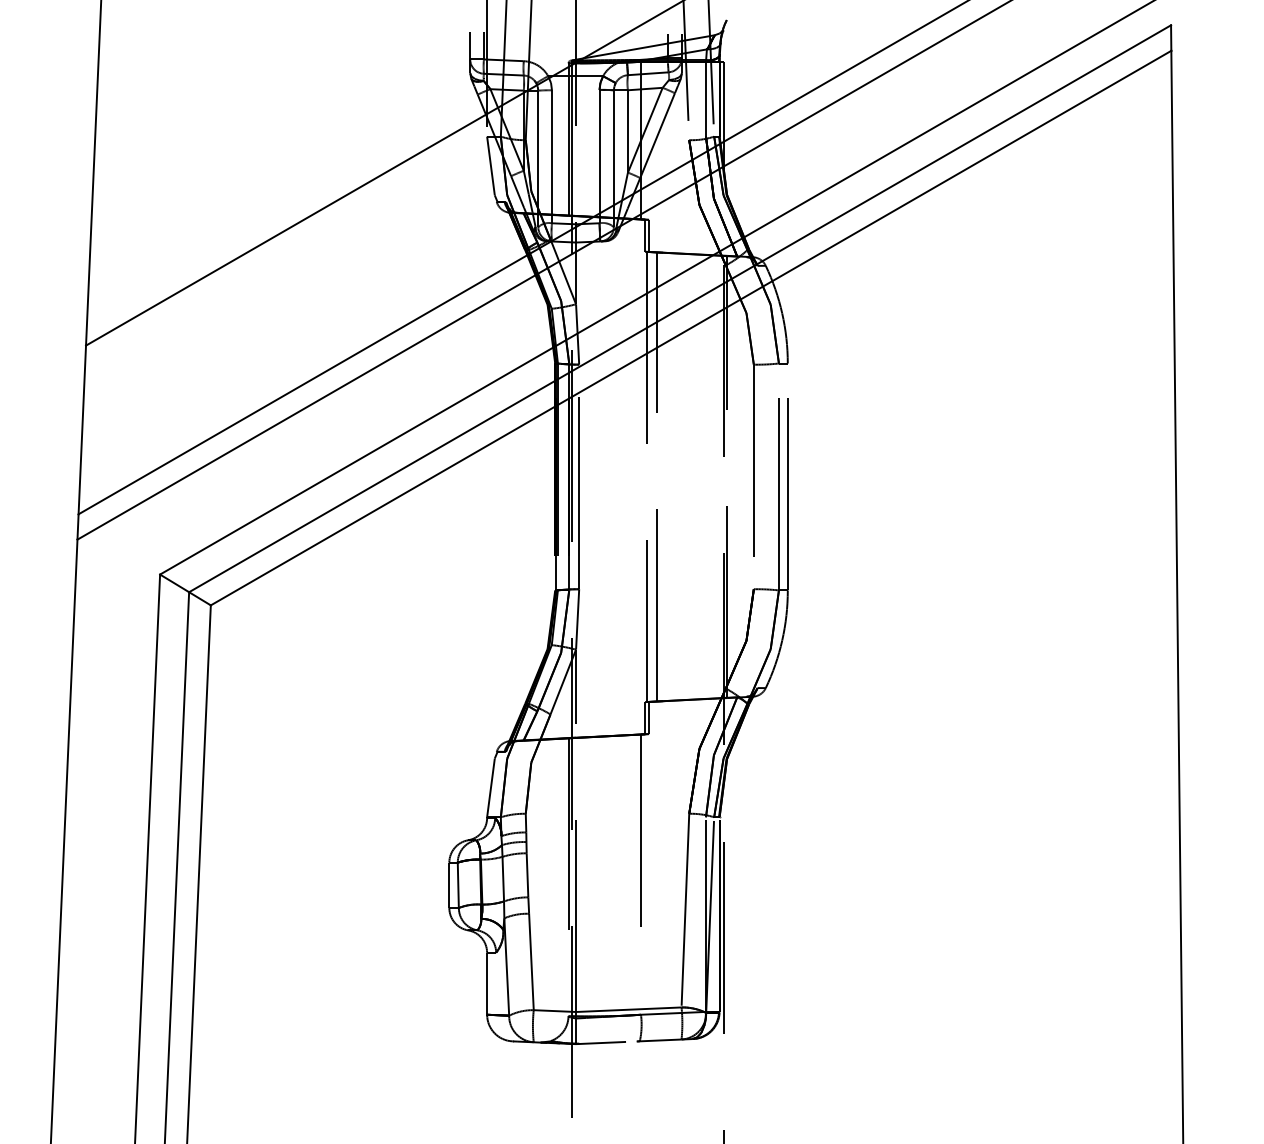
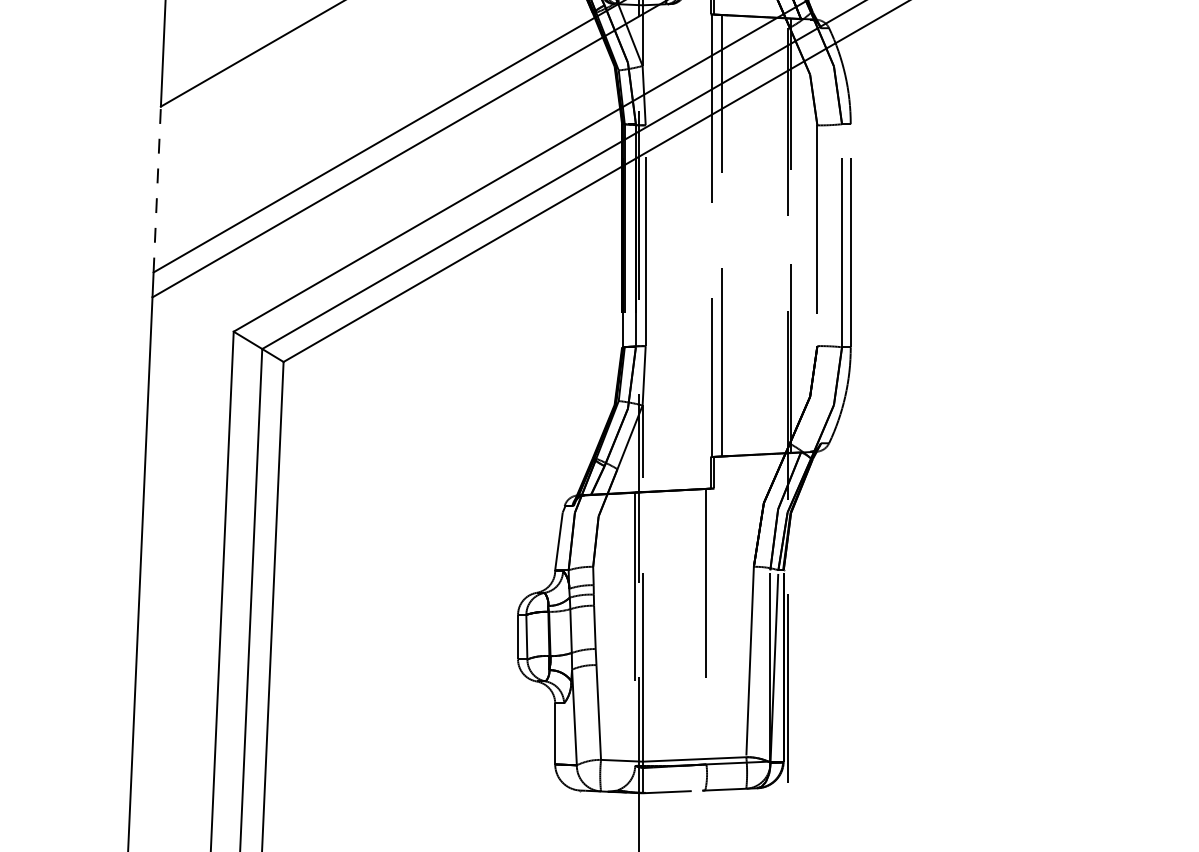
line: (82, 429) -> (157, 189), solid -> dashed

